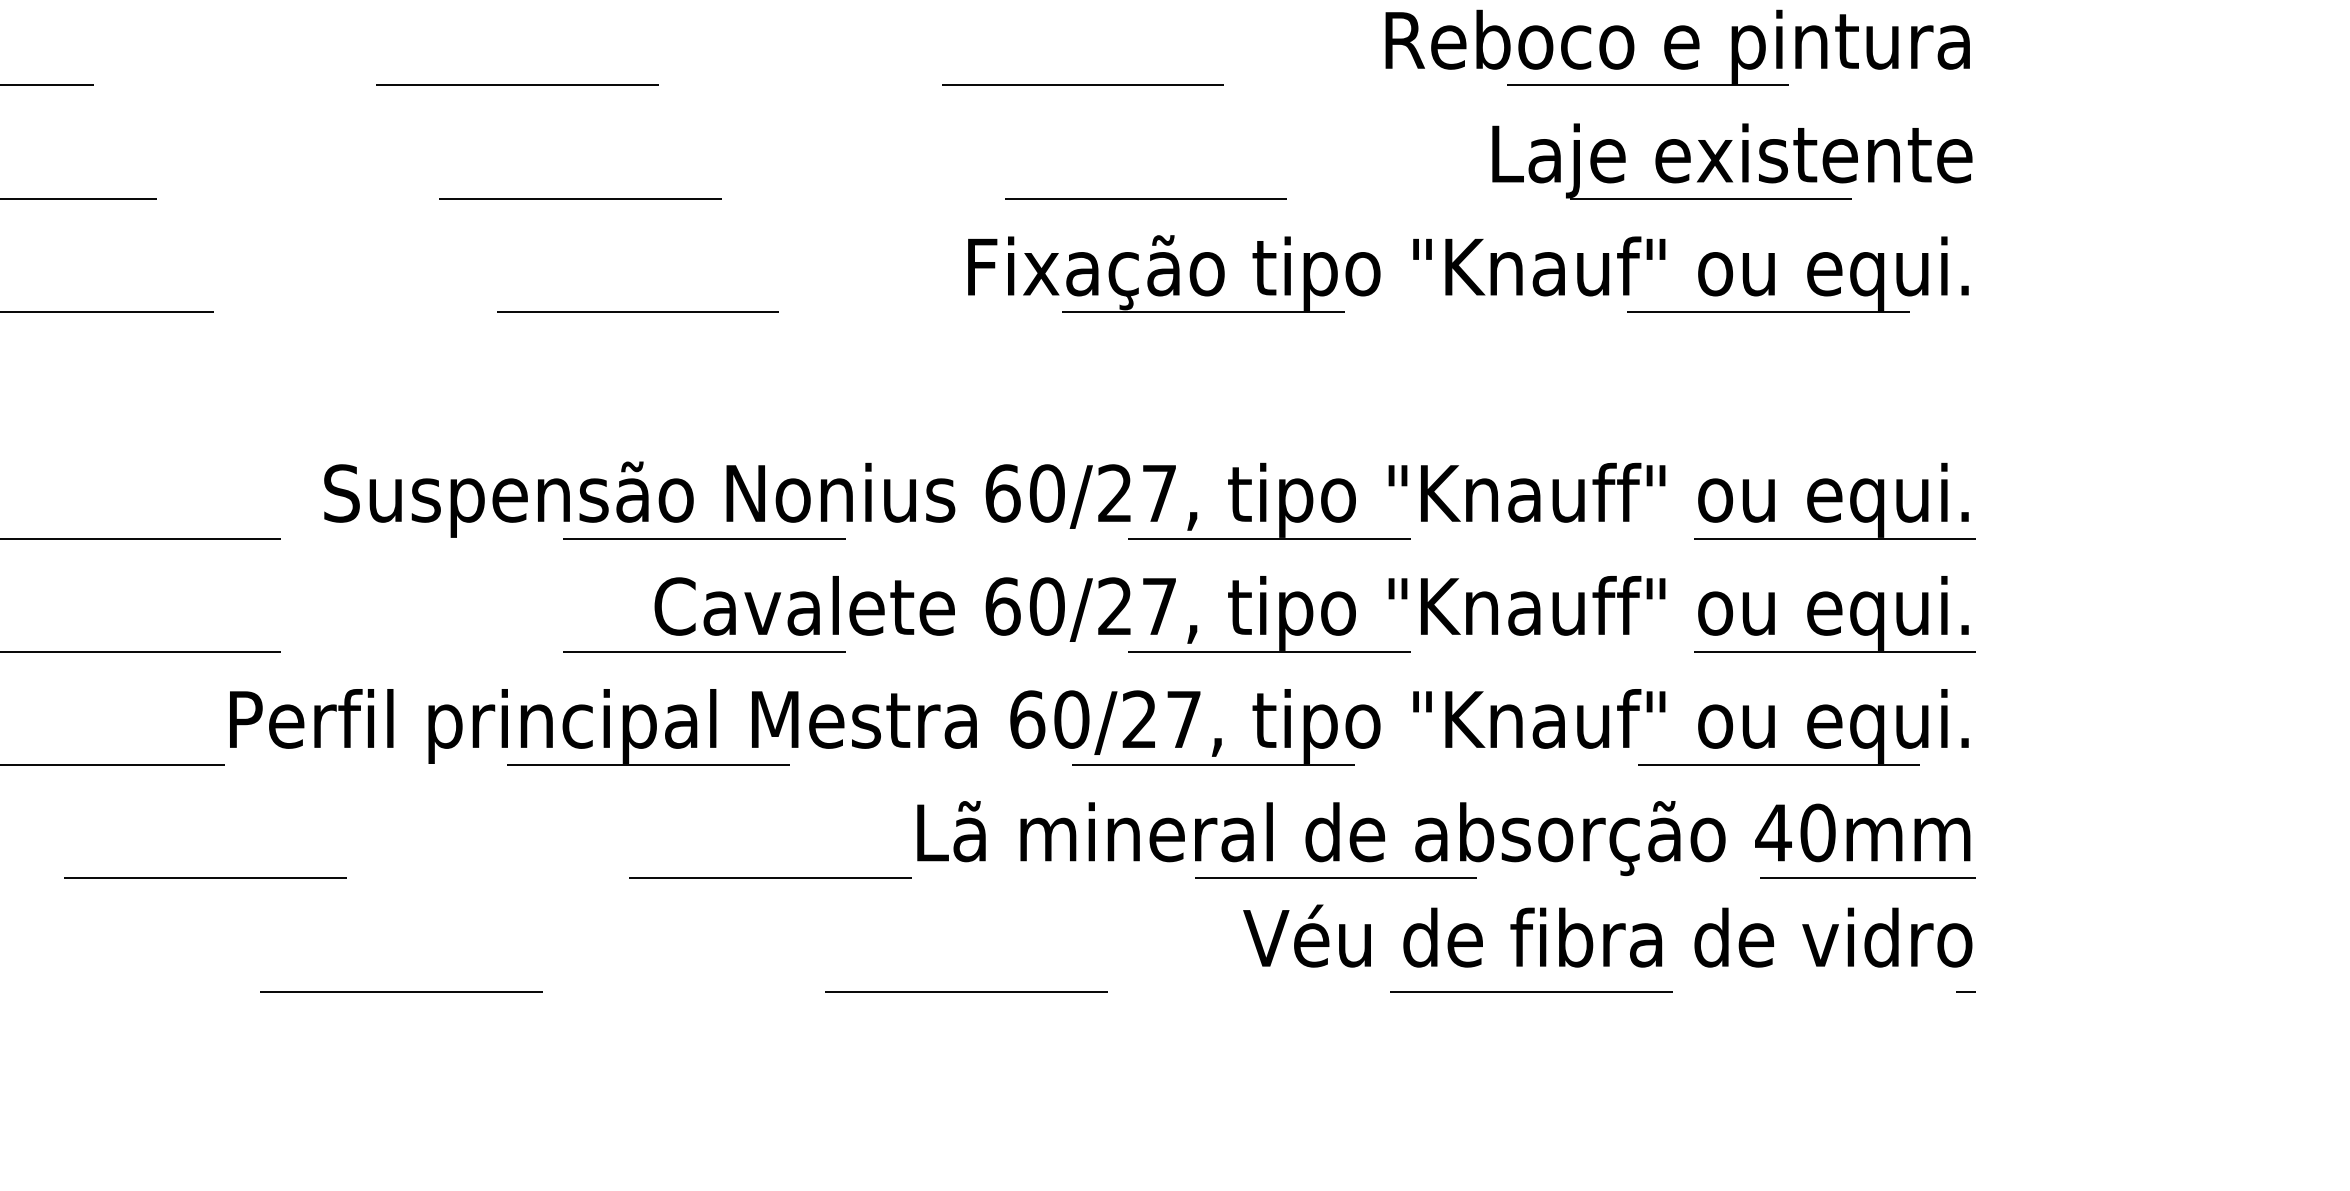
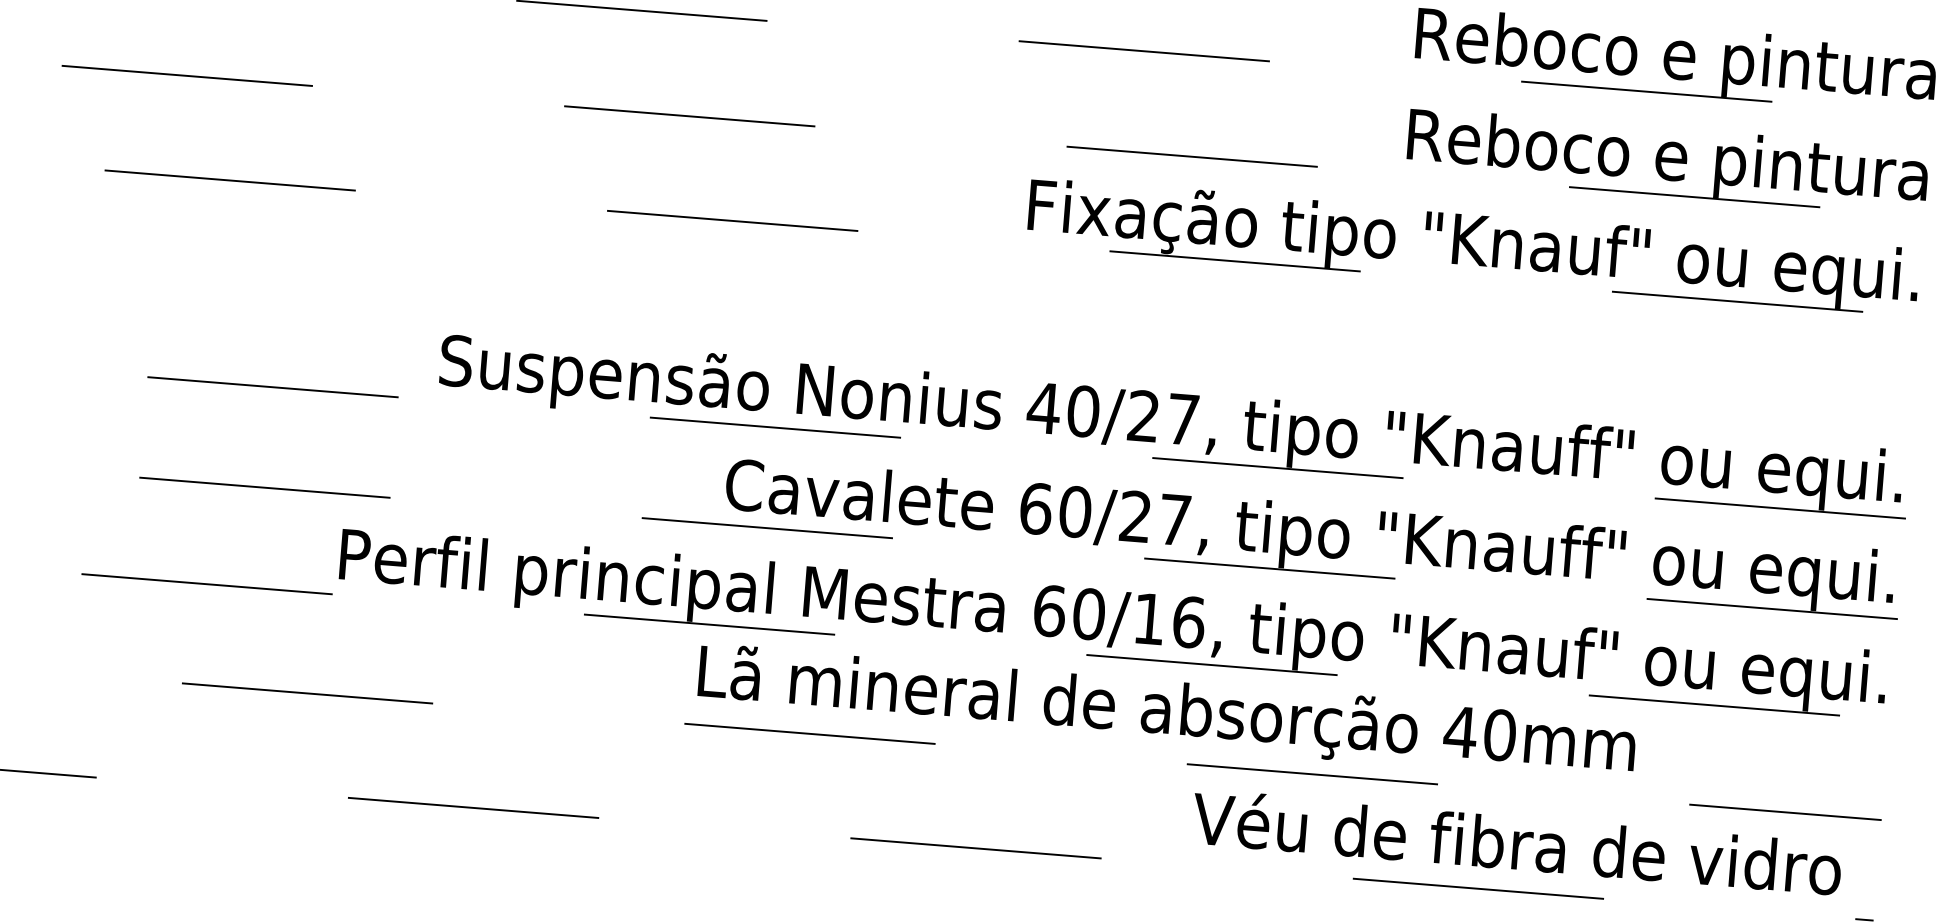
text: (1678, 160) -> (1668, 160), Laje existente -> Reboco e pintura
text: (1002, 493) -> (1043, 408), 60/27, -> 40/27,
text: (1161, 719) -> (1168, 620), 60/27, -> 60/16,
text: (1443, 838) -> (1166, 713), moved
text: (1607, 935) -> (1516, 841), moved

